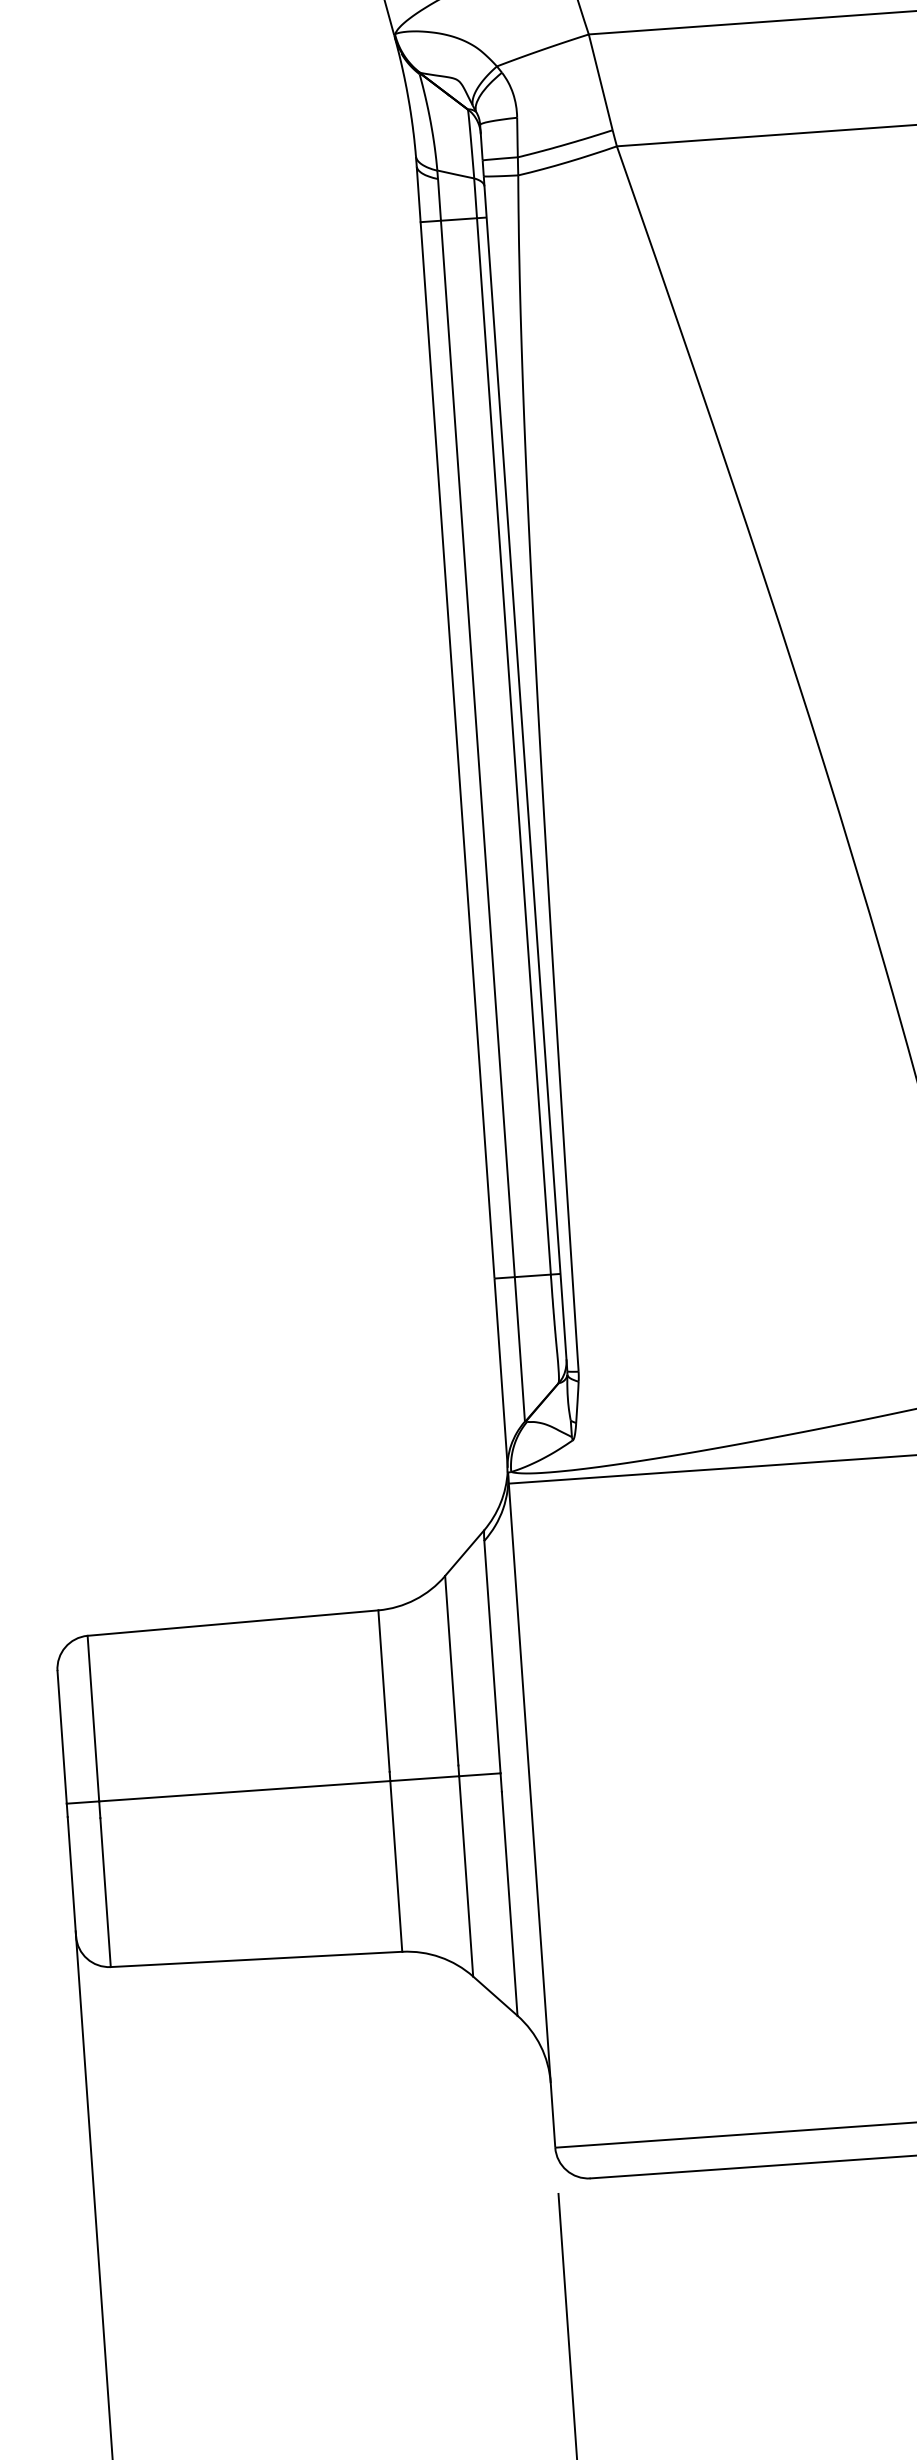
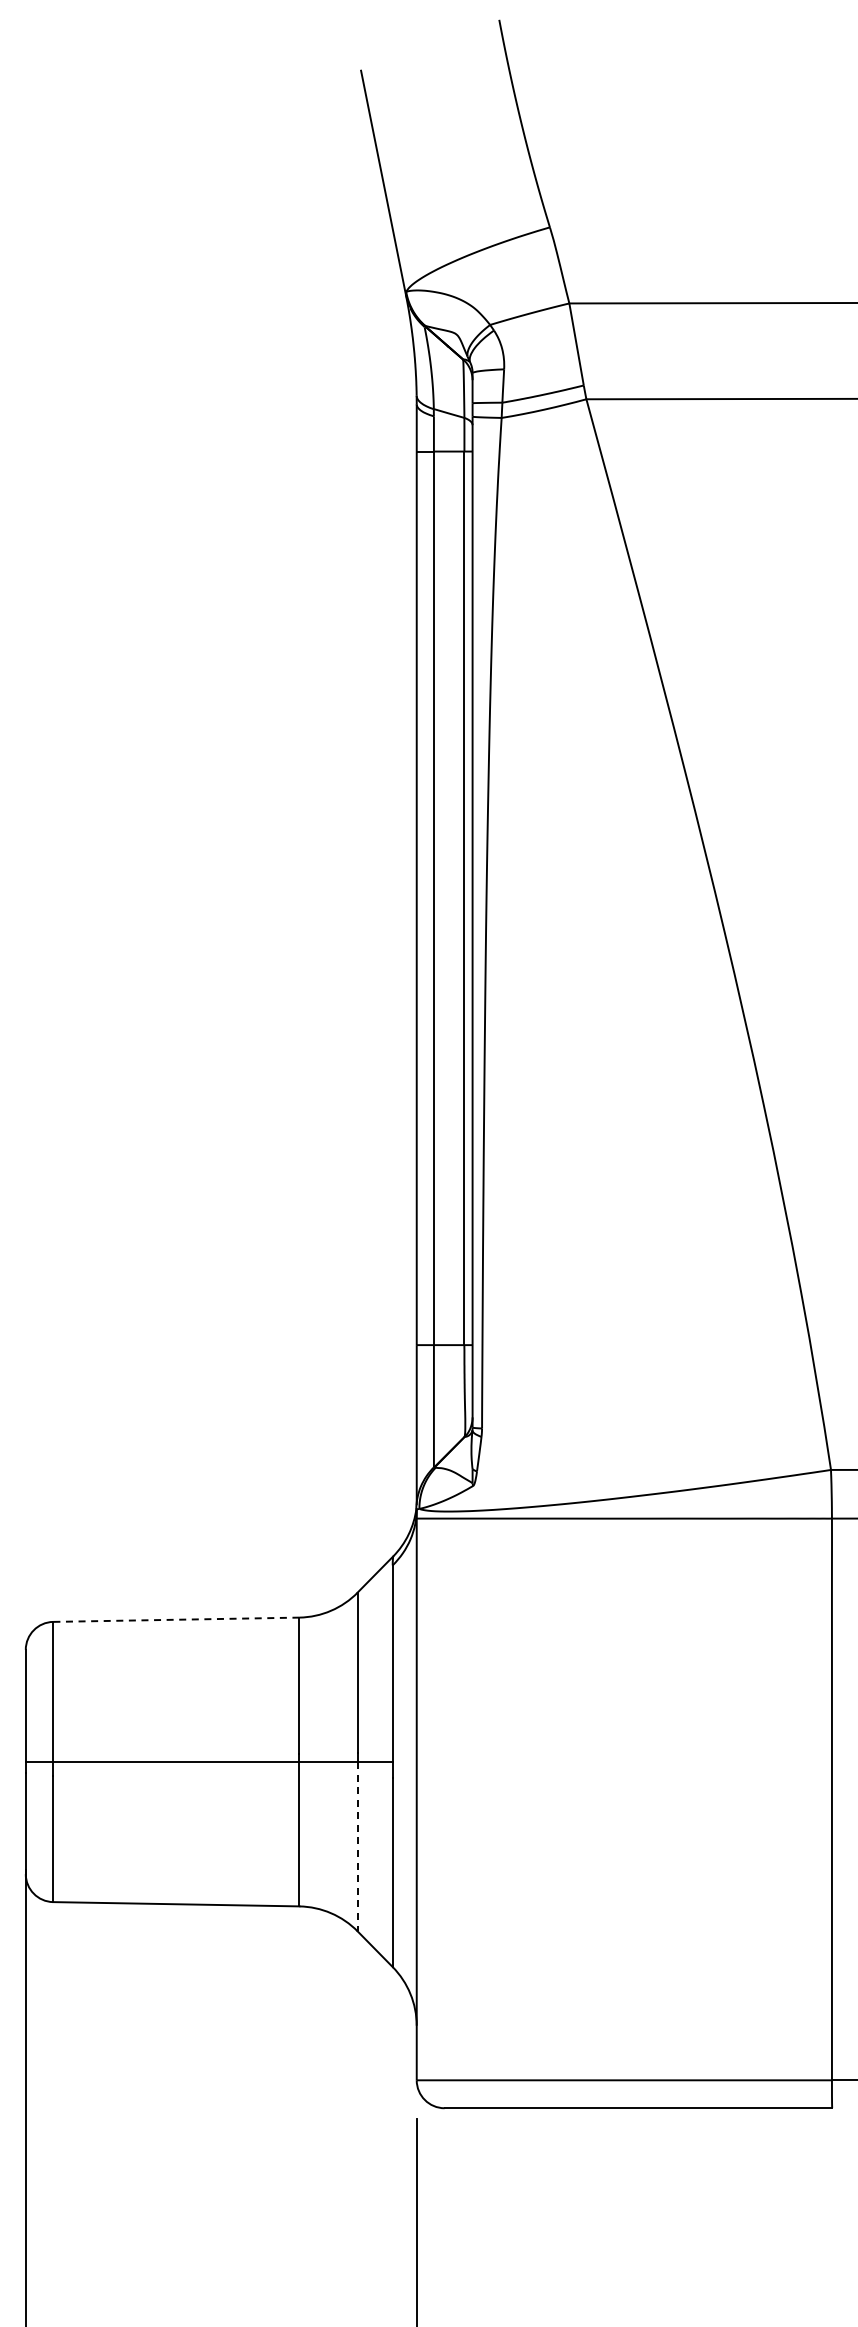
line: (231, 1622) -> (175, 1619), solid -> dashed
line: (465, 1876) -> (357, 1846), solid -> dashed

